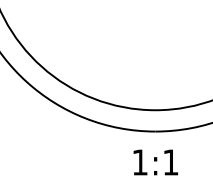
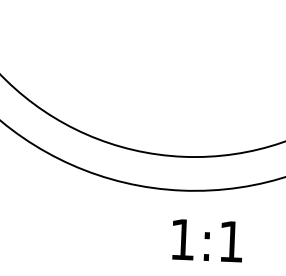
text: (155, 162) -> (206, 240), moved

